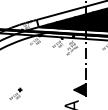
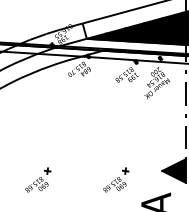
part: (52, 93) -> (115, 178), added

